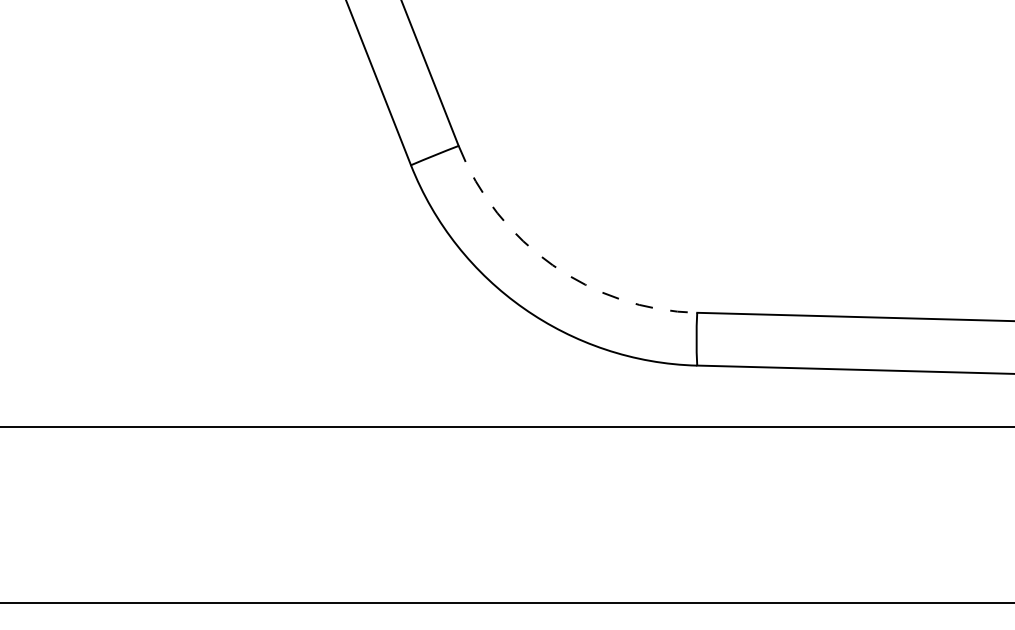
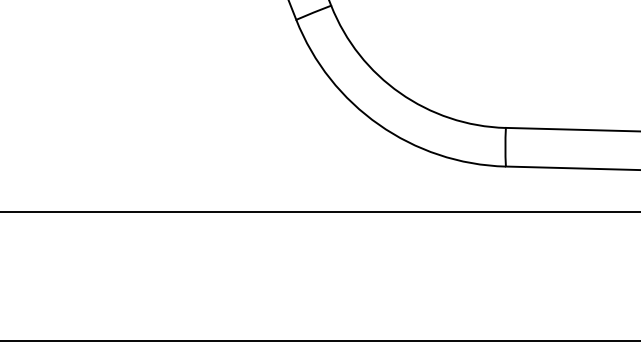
arc: (552, 265) -> (399, 93), dashed -> solid

